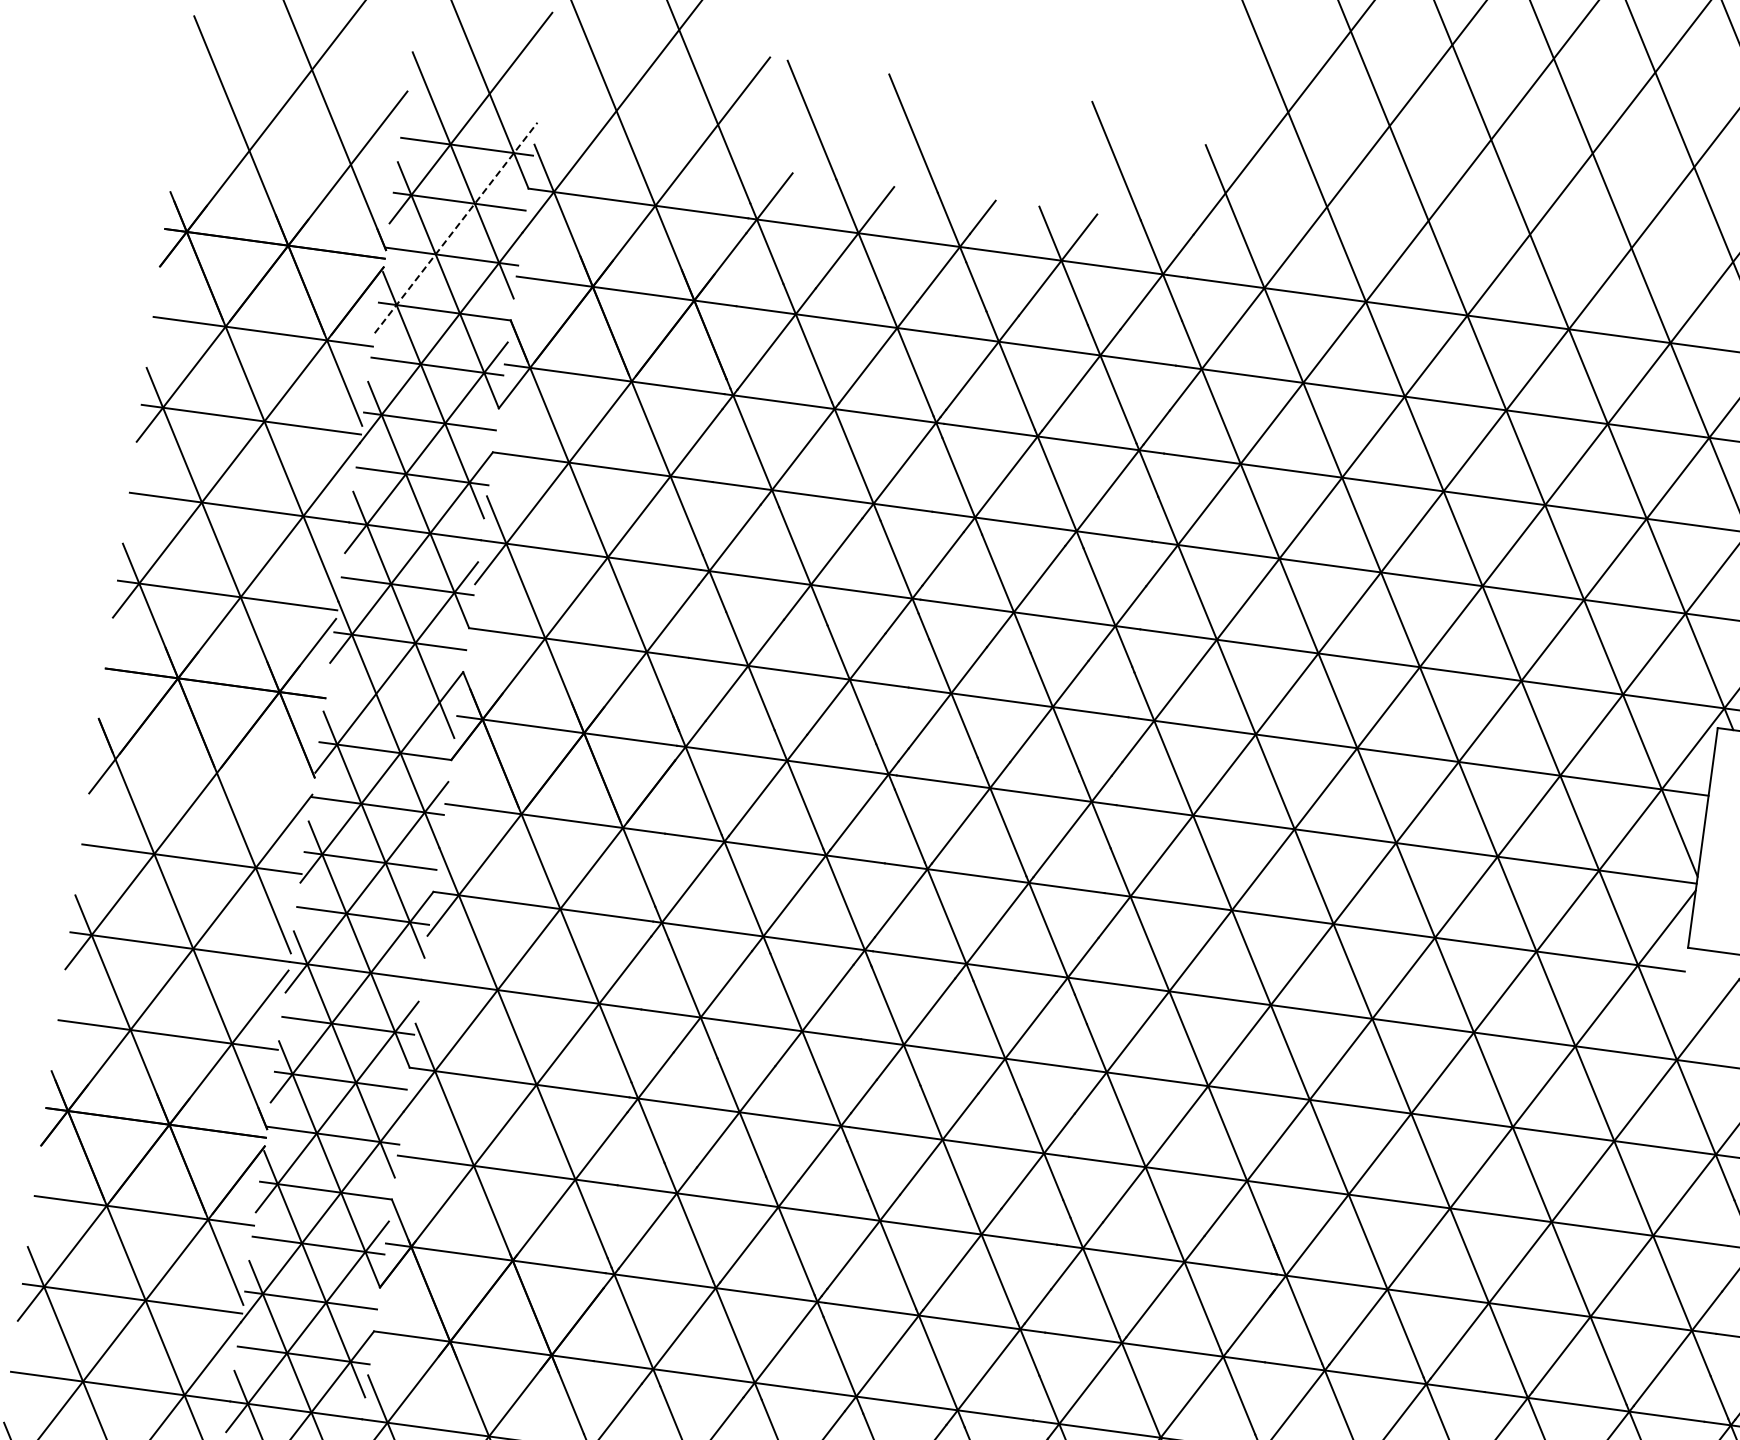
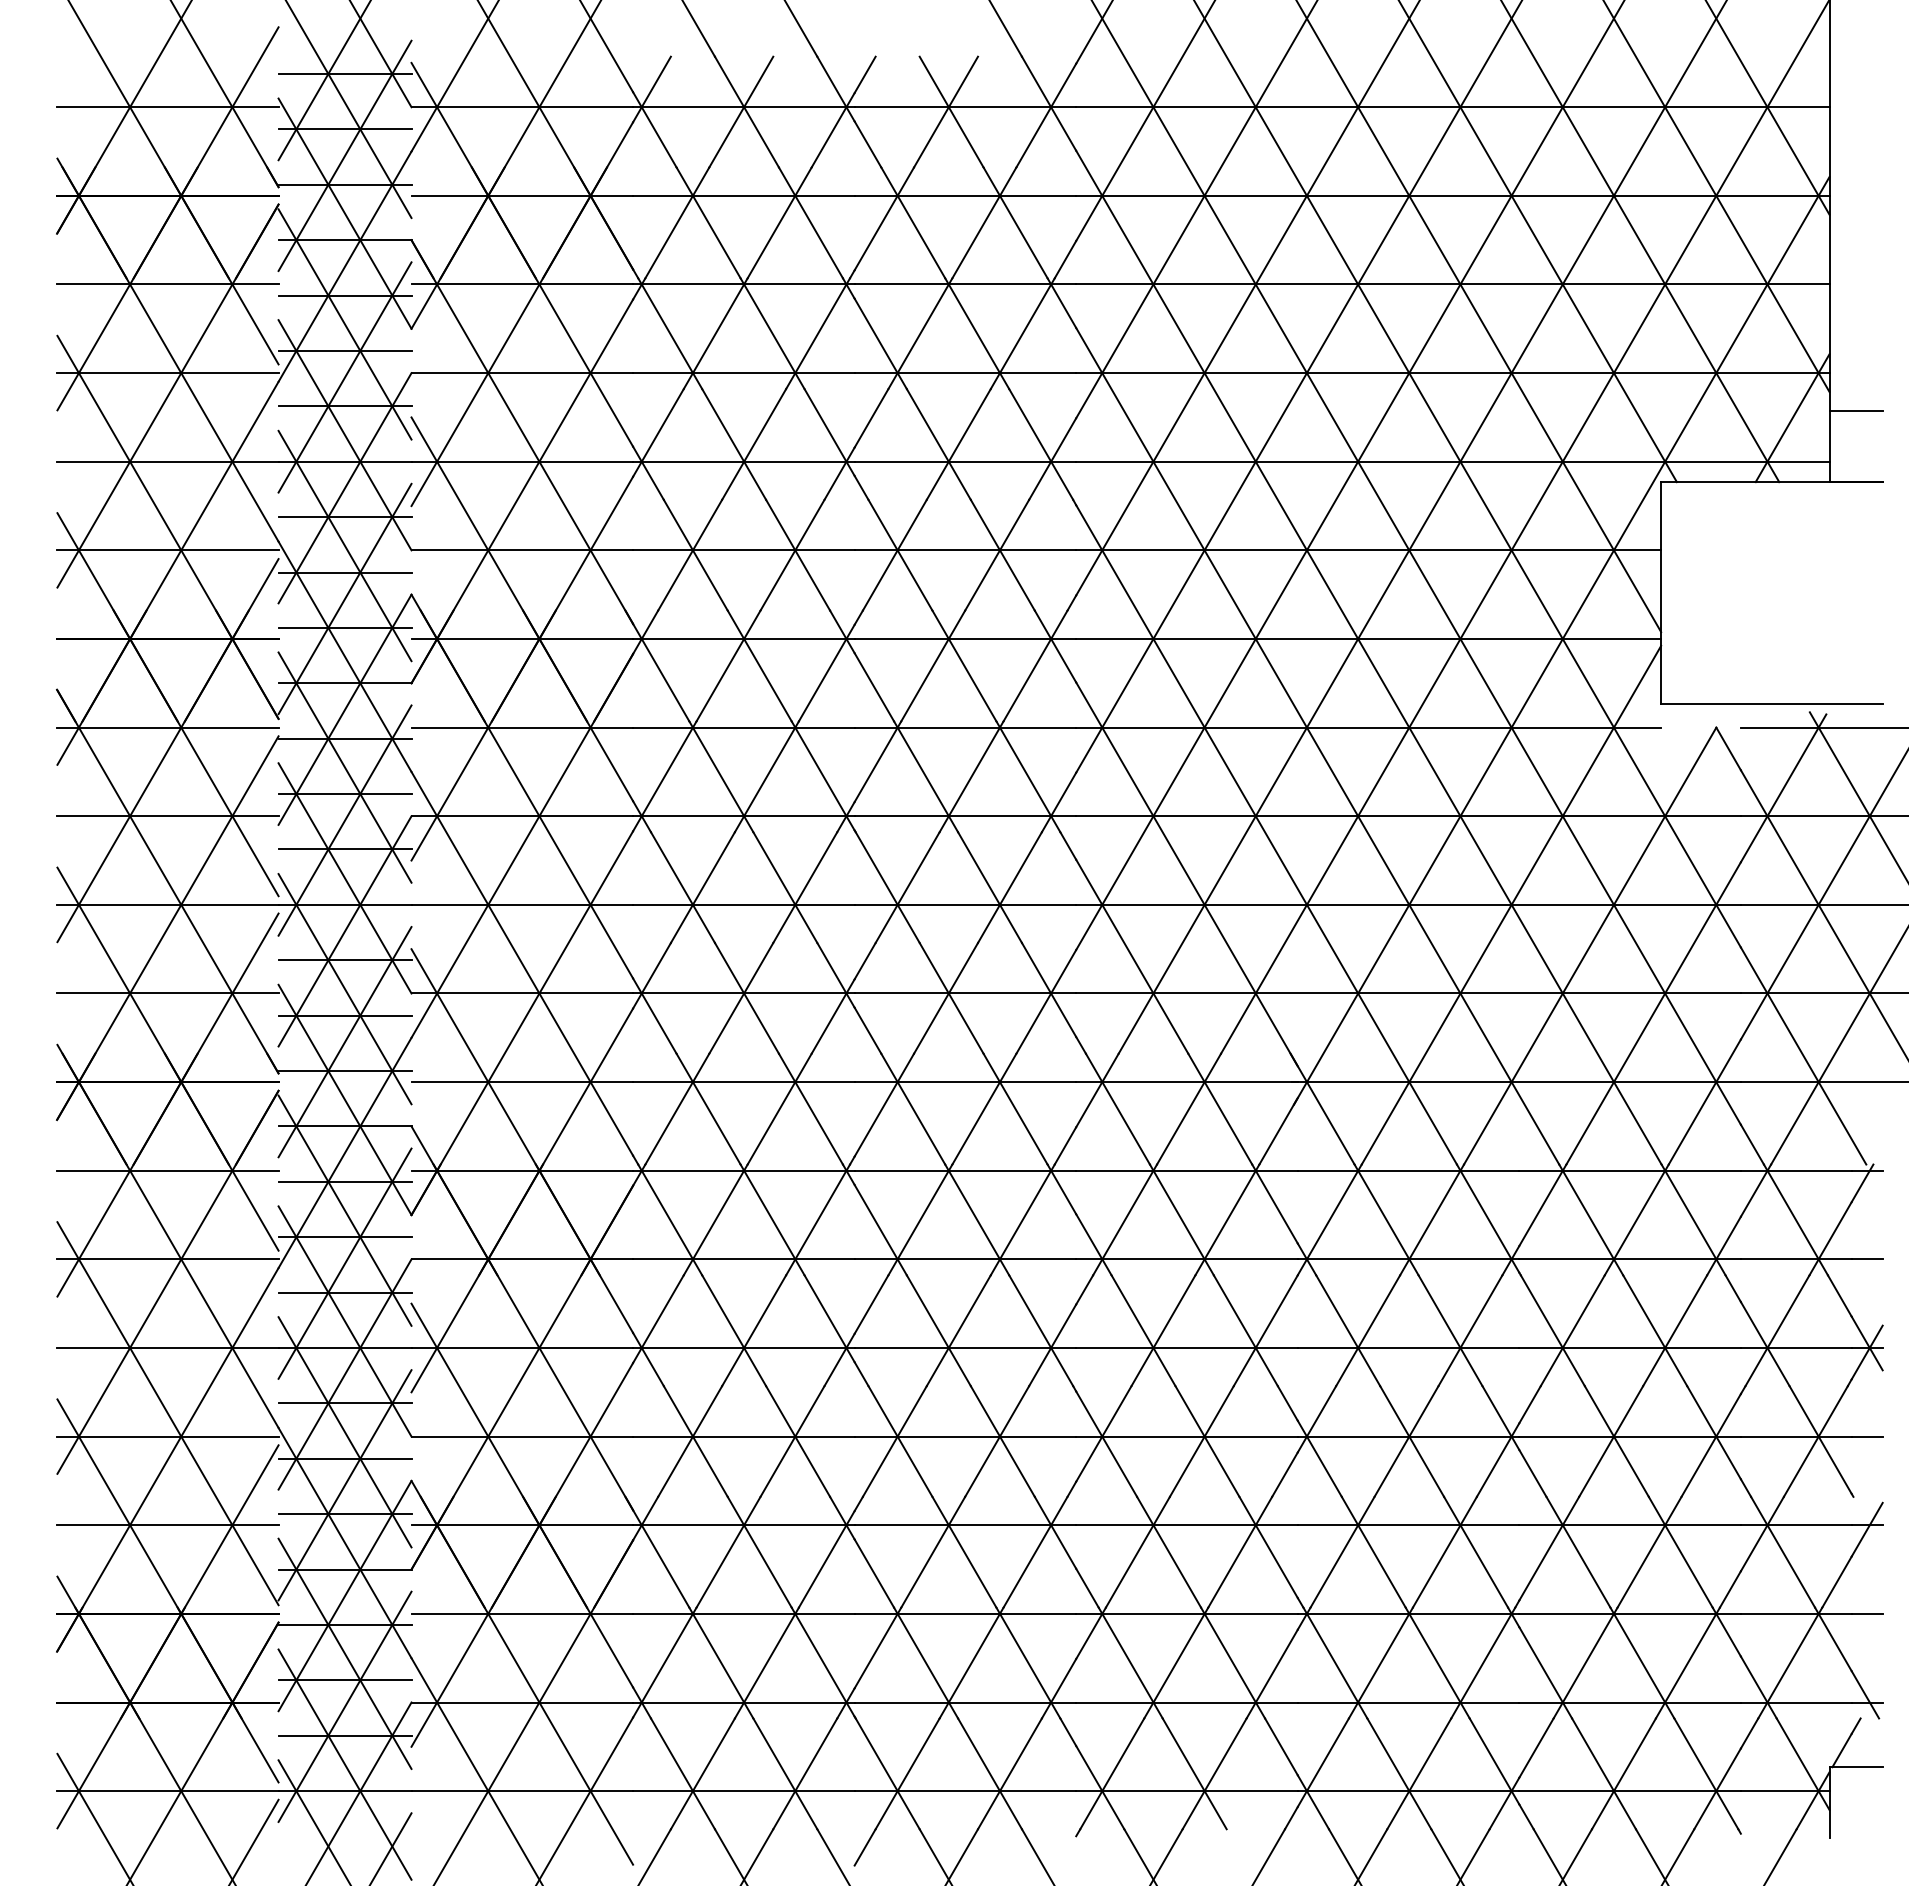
line: (286, 156) -> (167, 107), added
line: (456, 227) -> (345, 155), dashed -> solid
line: (392, 695) -> (344, 627), added
line: (203, 771) -> (167, 727), added

